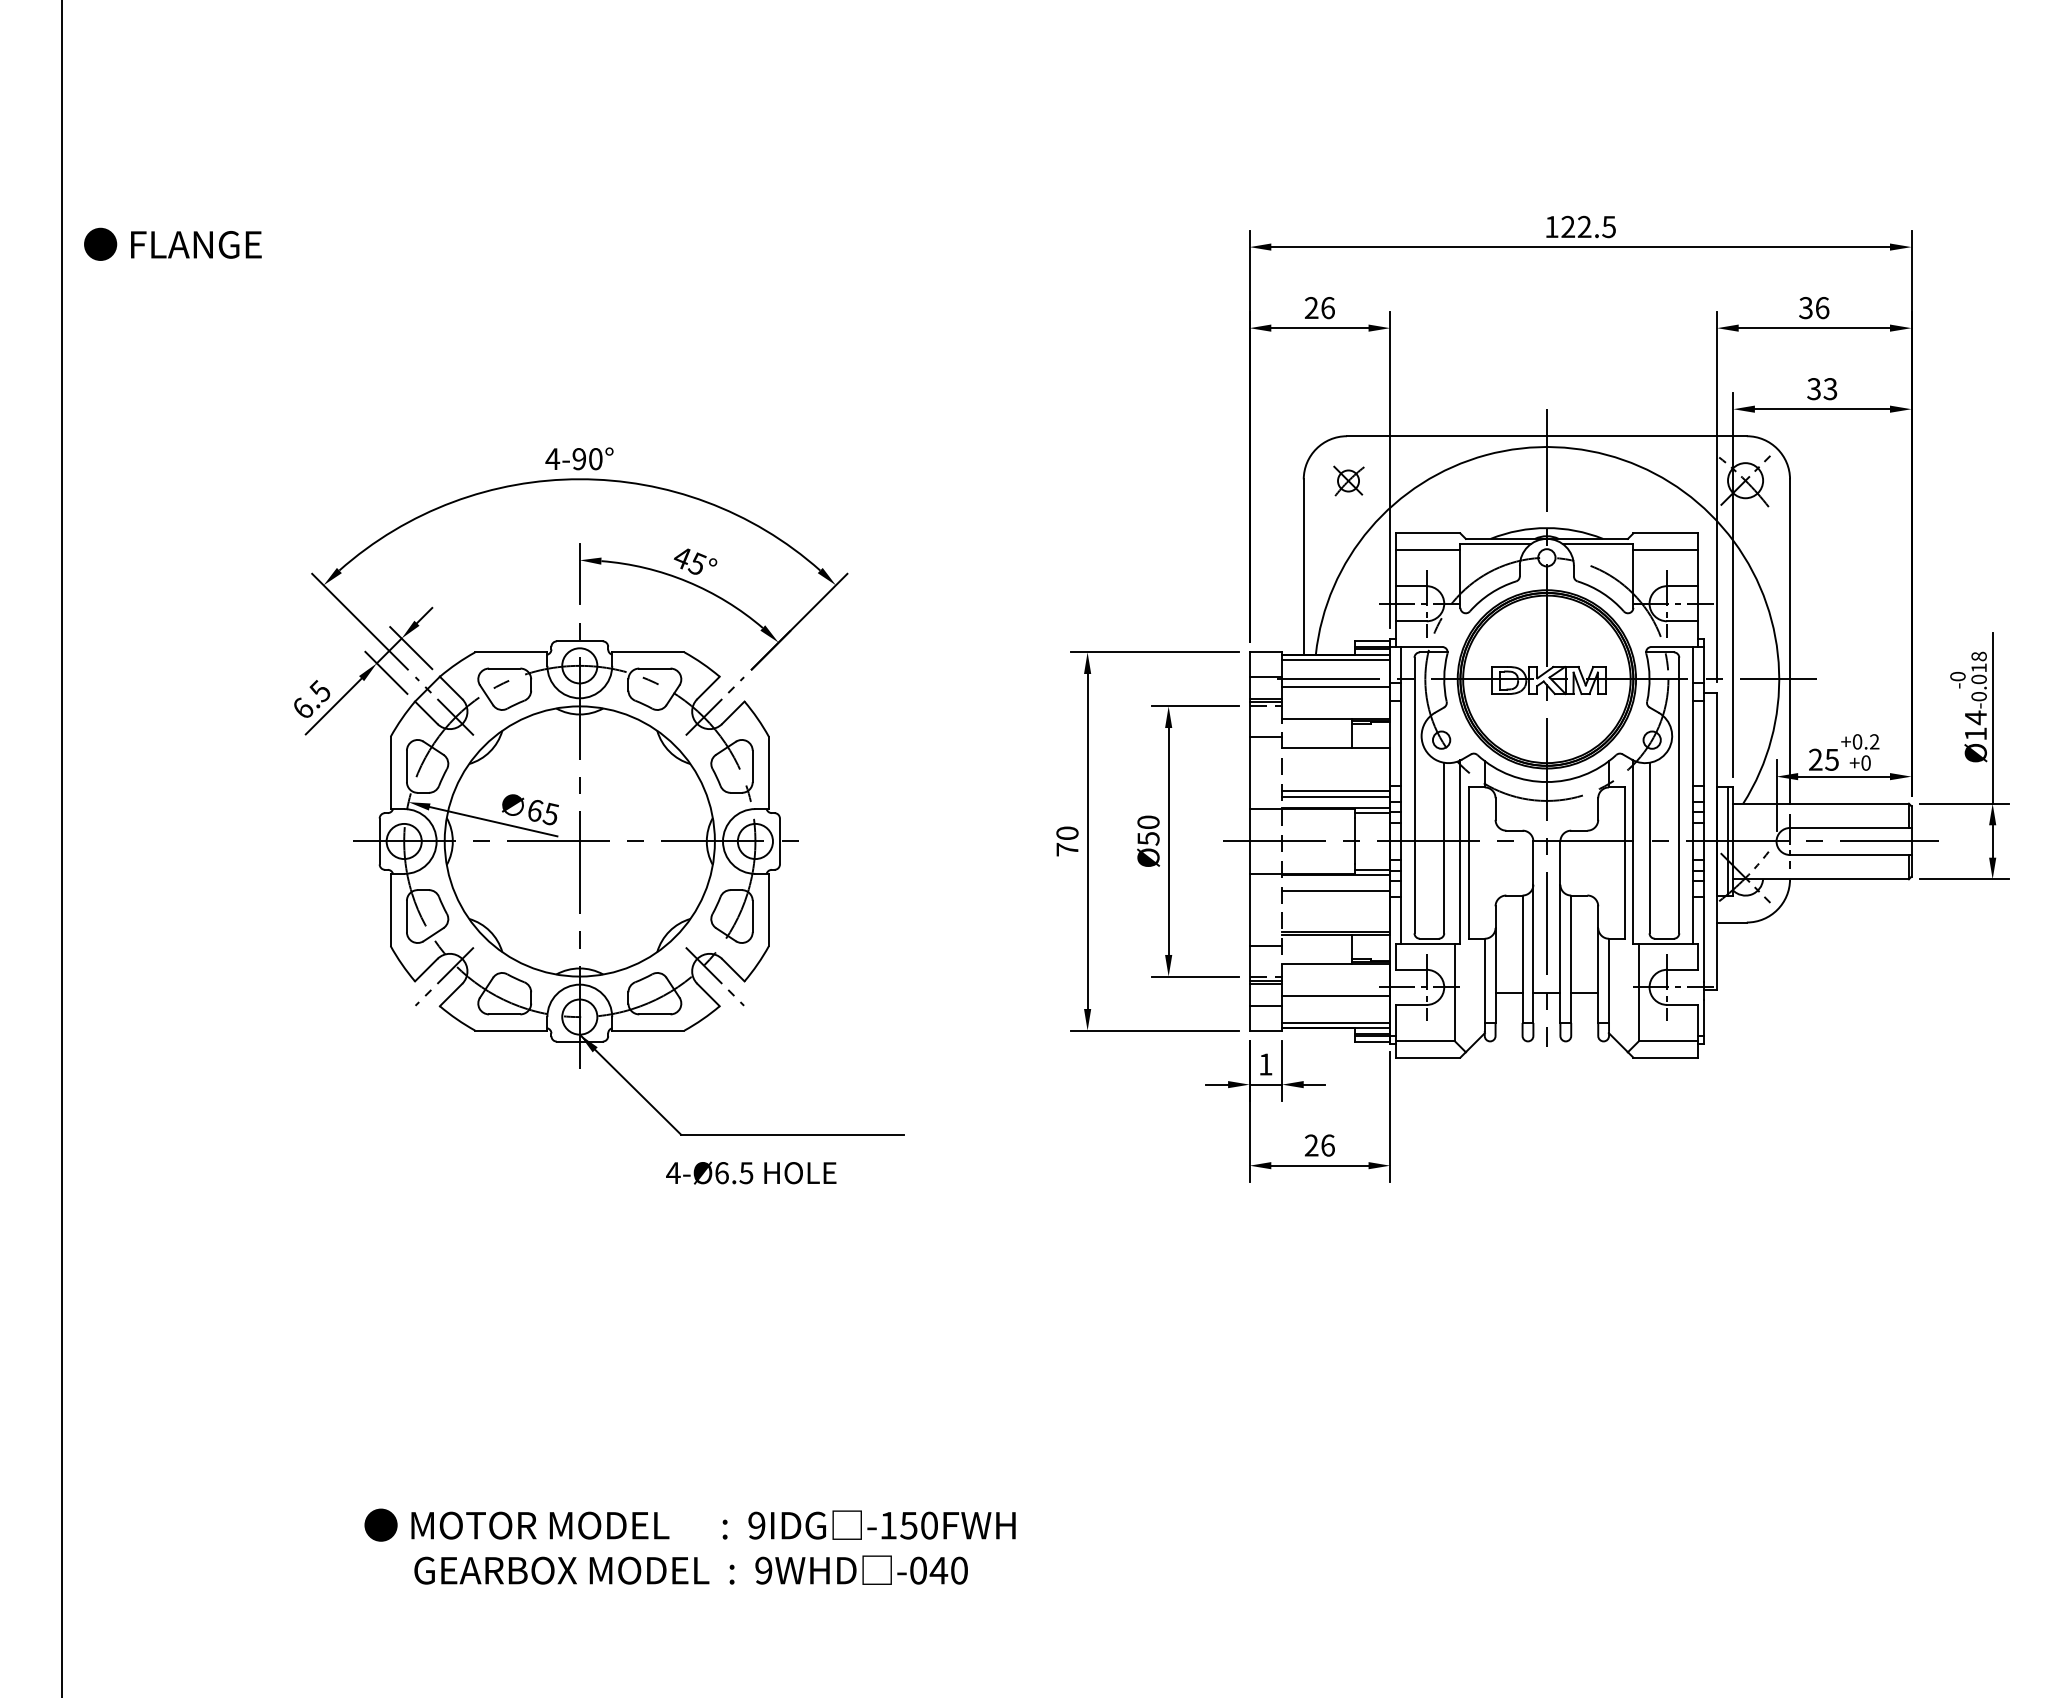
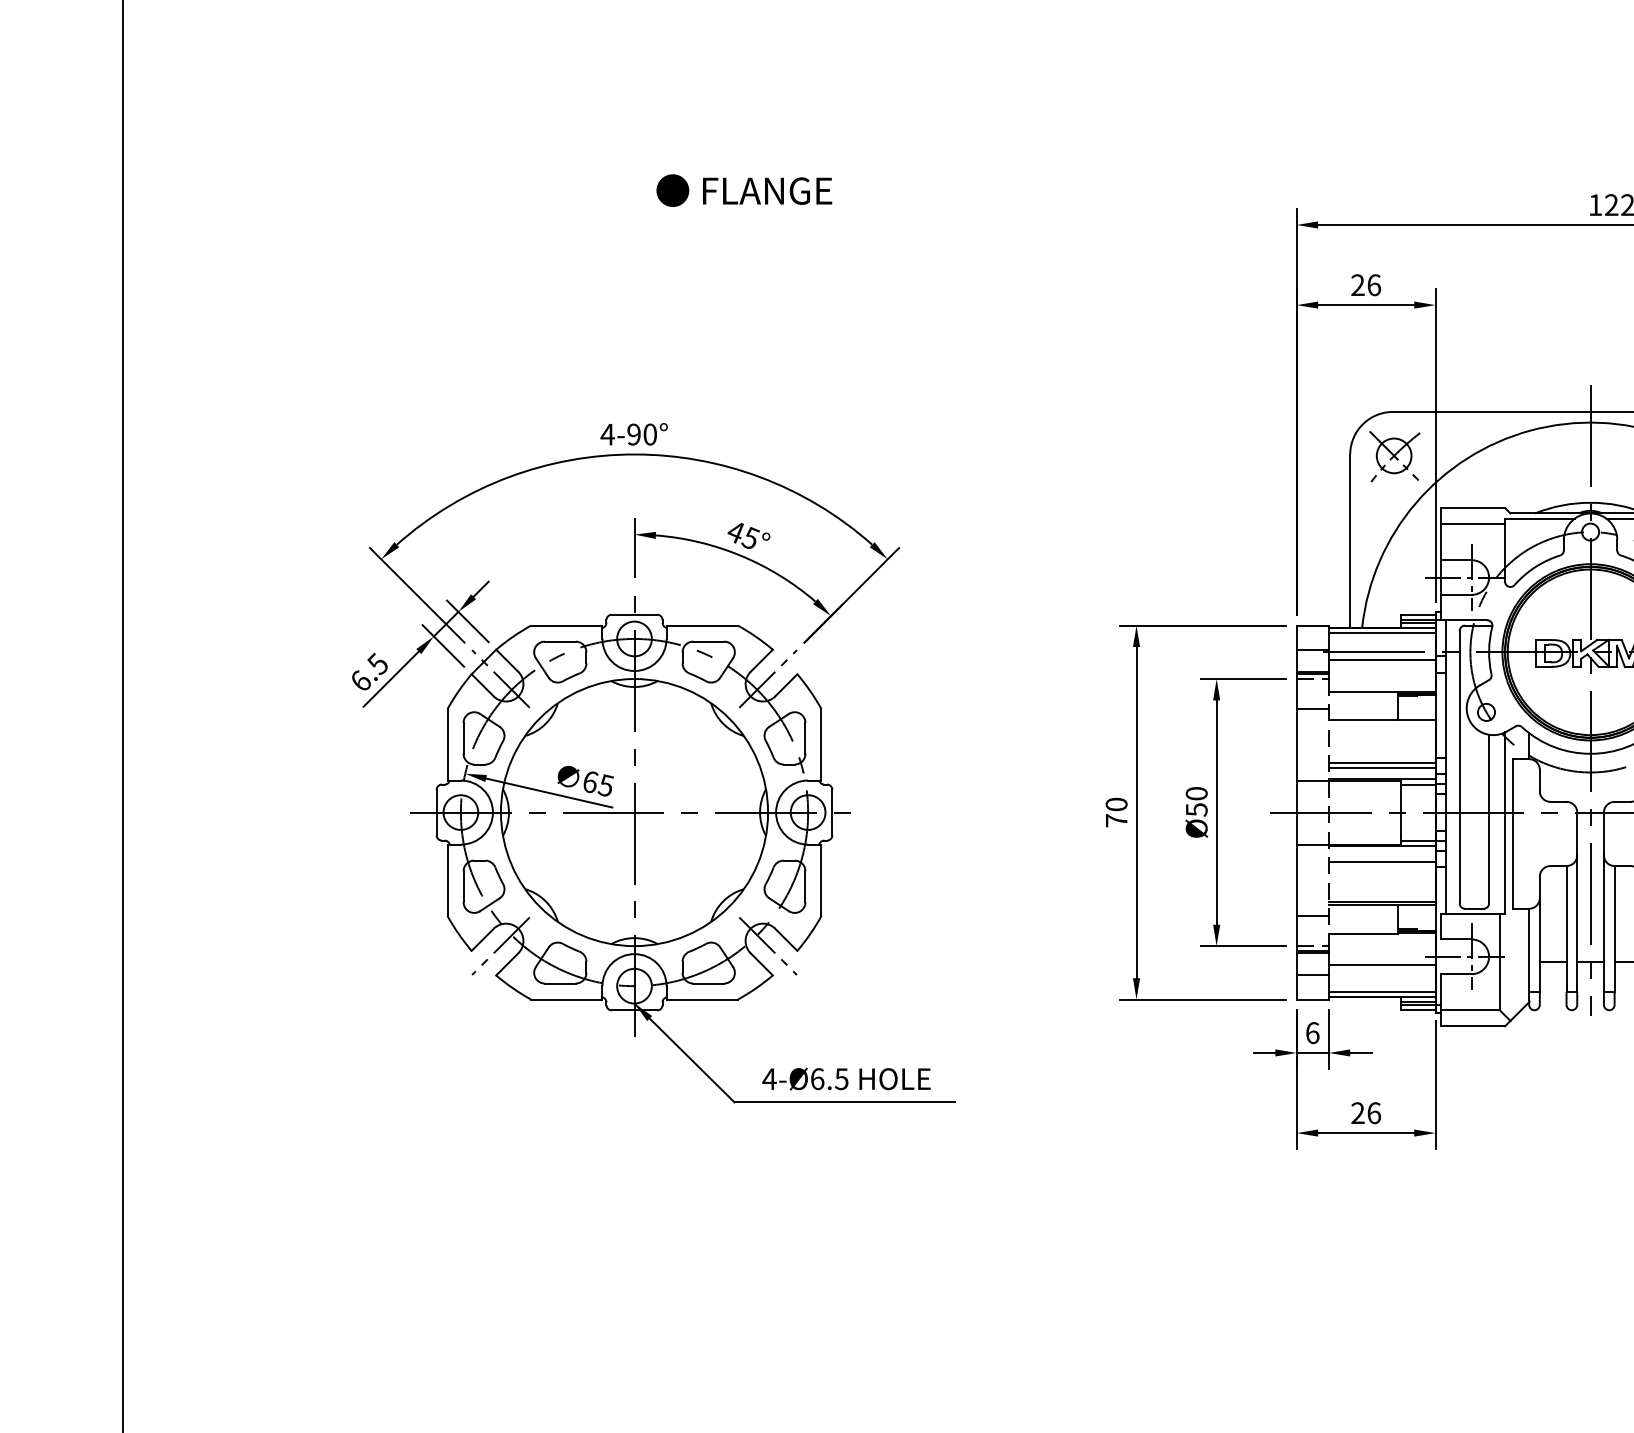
text: (172, 243) -> (743, 189), moved
part: (1348, 481) -> (1394, 456), size x1.67
text: (1265, 1064) -> (1312, 1033), 1 -> 6
text: (751, 1172) -> (846, 1078), moved

